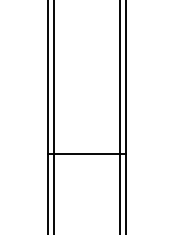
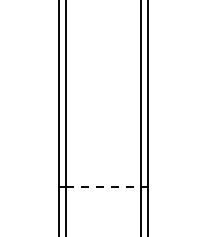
line: (87, 153) -> (103, 186), solid -> dashed

